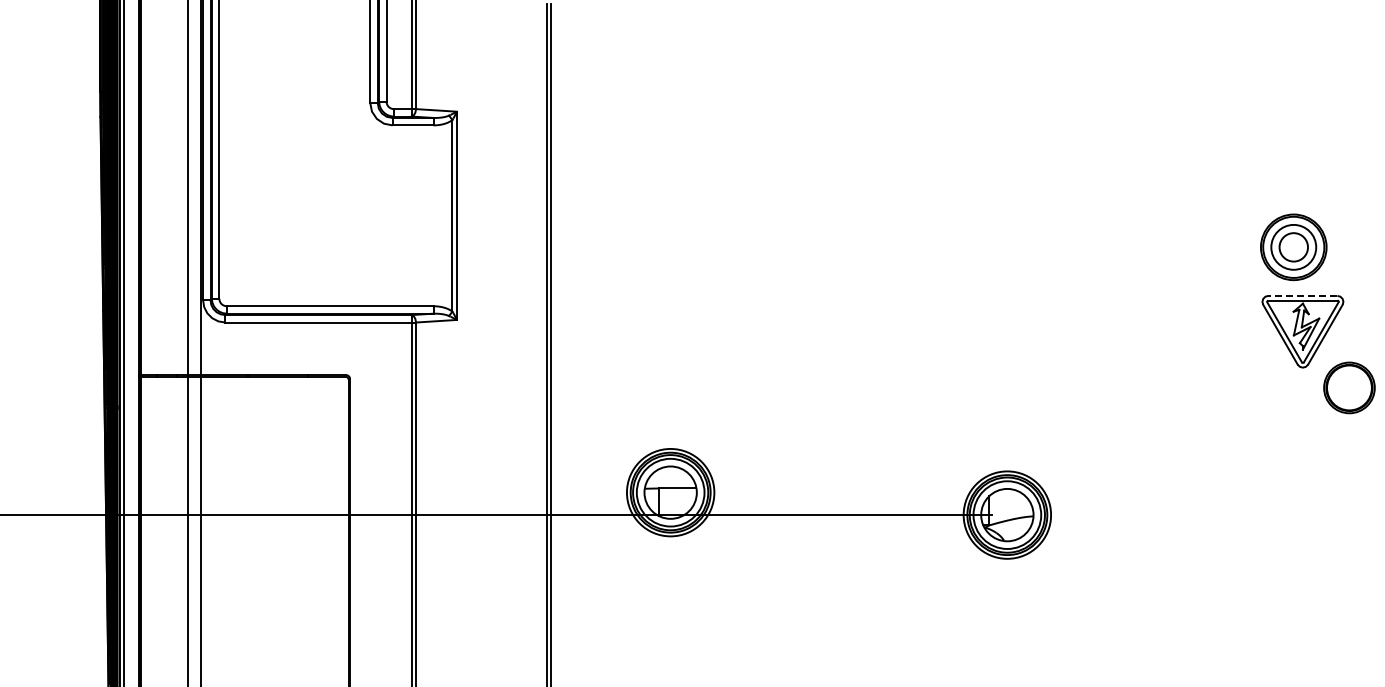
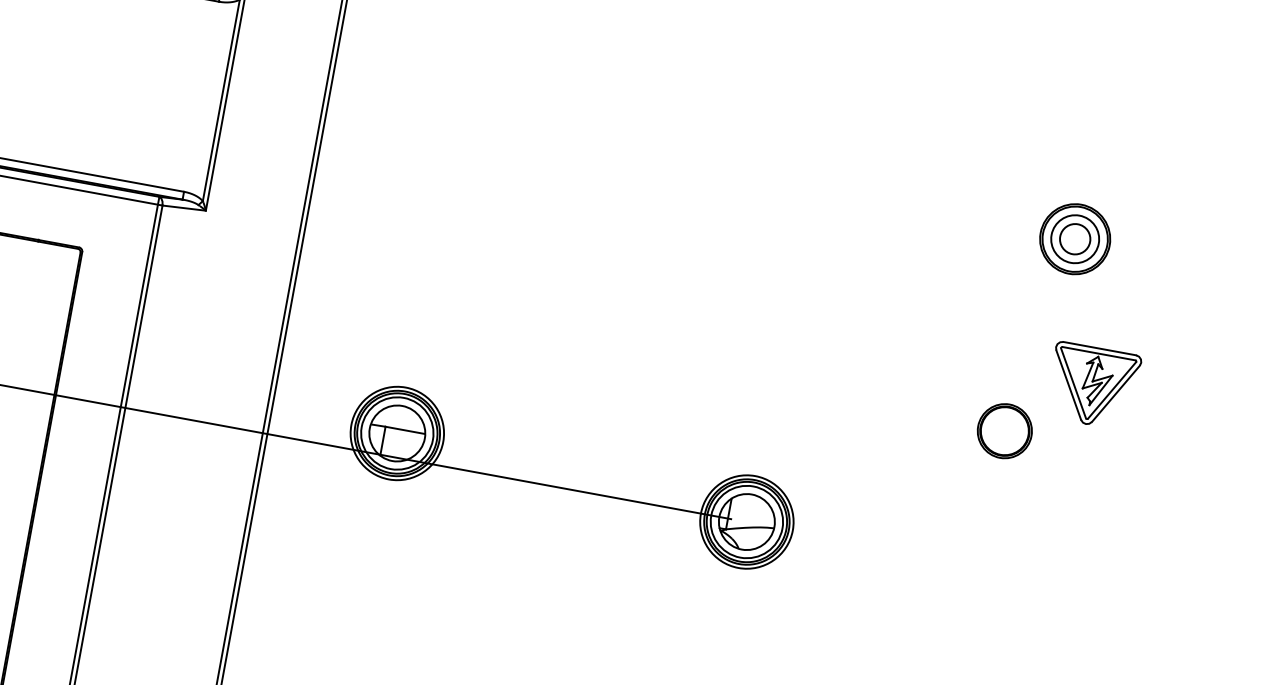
part: (1293, 247) -> (1074, 239), moved
line: (1302, 295) -> (1099, 348), dashed -> solid
part: (1349, 387) -> (1004, 430), moved

